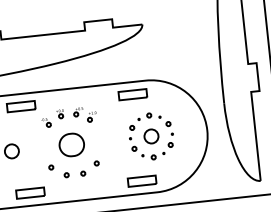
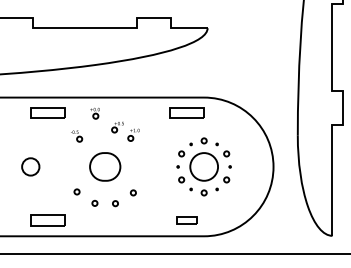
part: (59, 114) -> (94, 113), moved
circle: (150, 136) -> (203, 166), size x1.6
part: (141, 181) -> (186, 220), size x0.6

